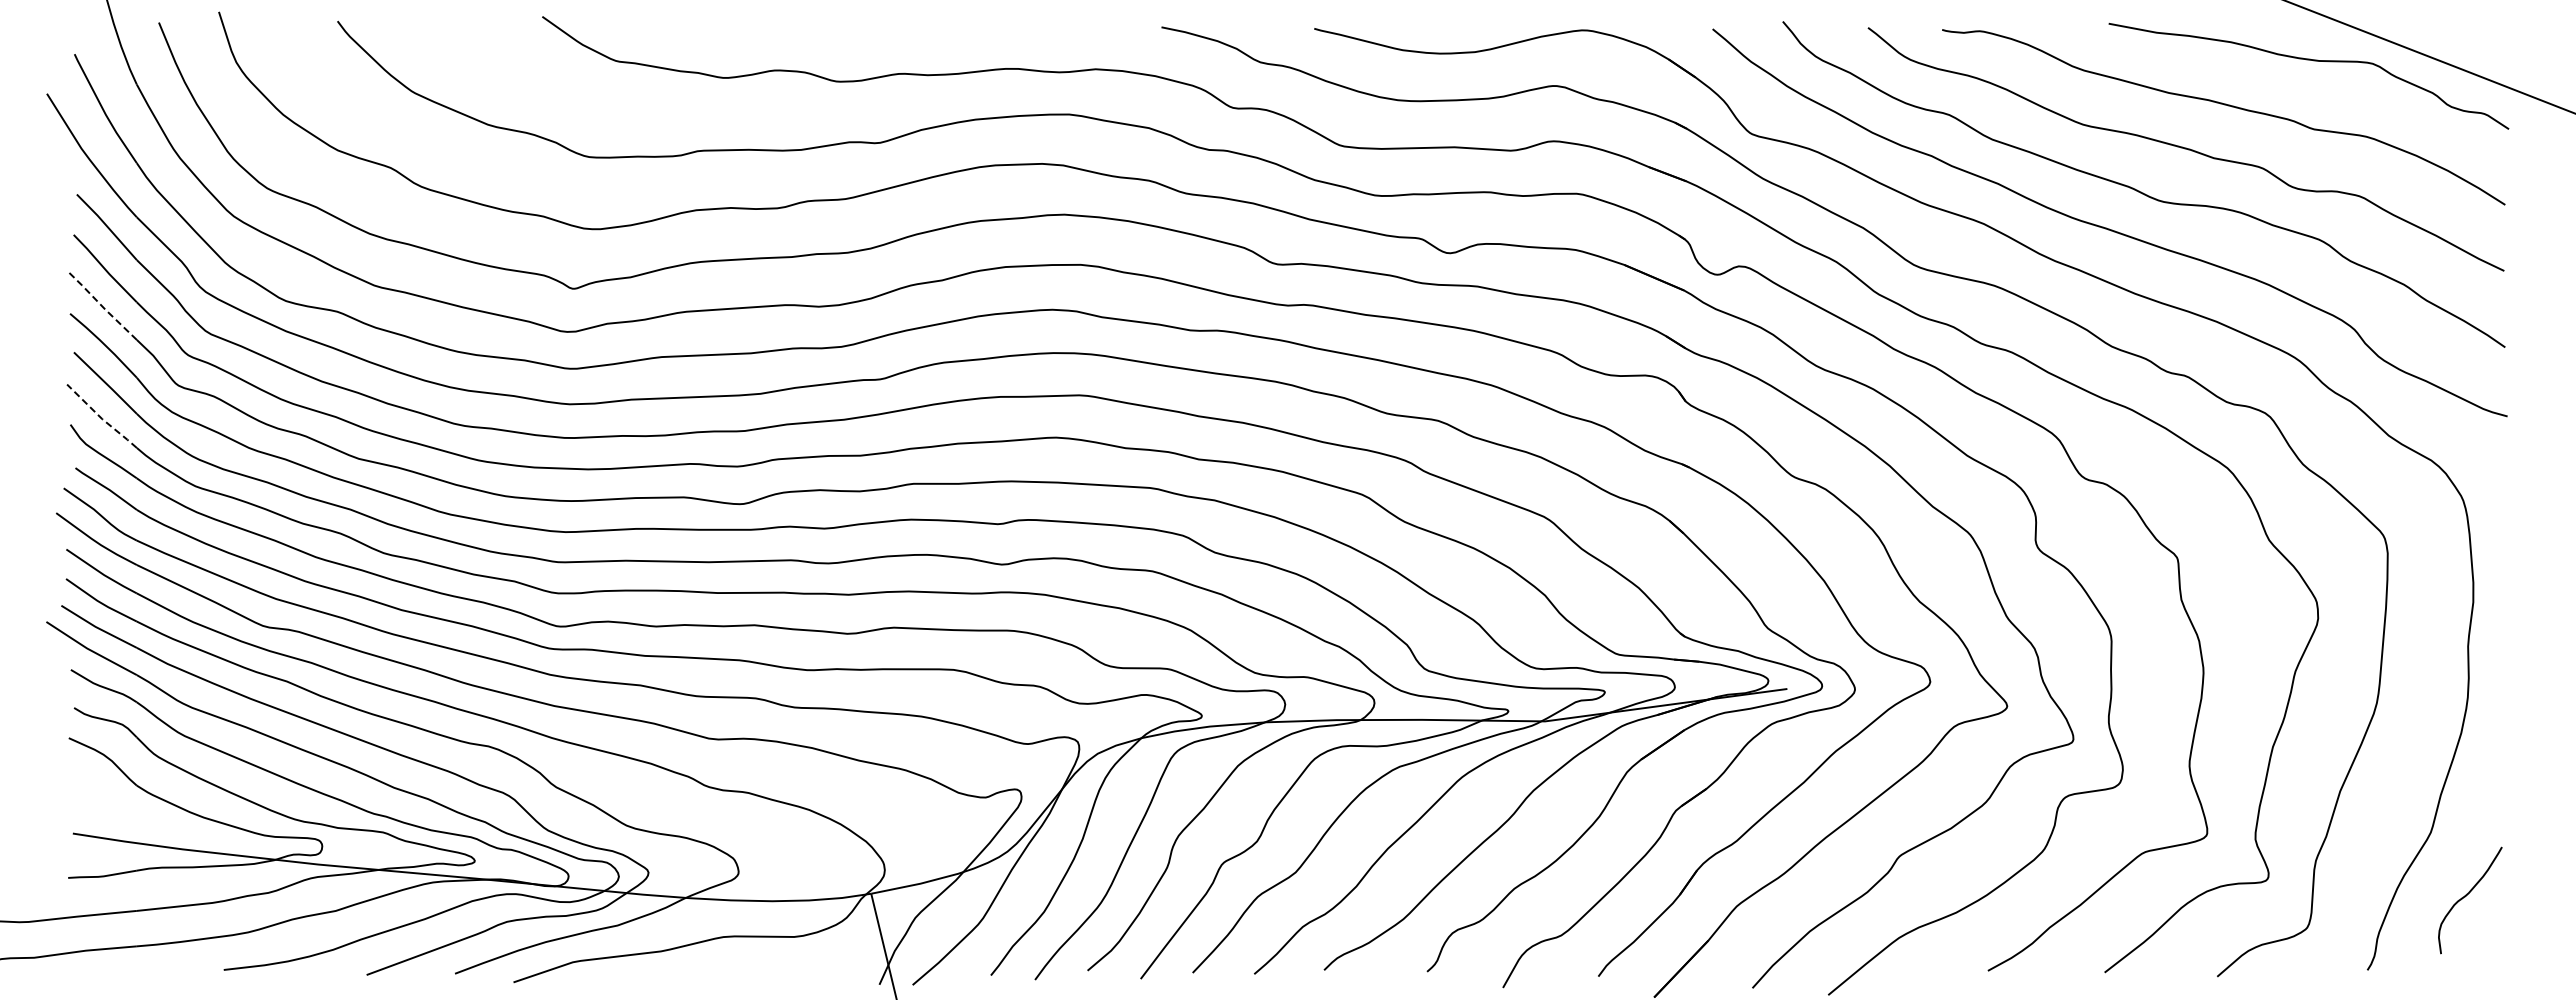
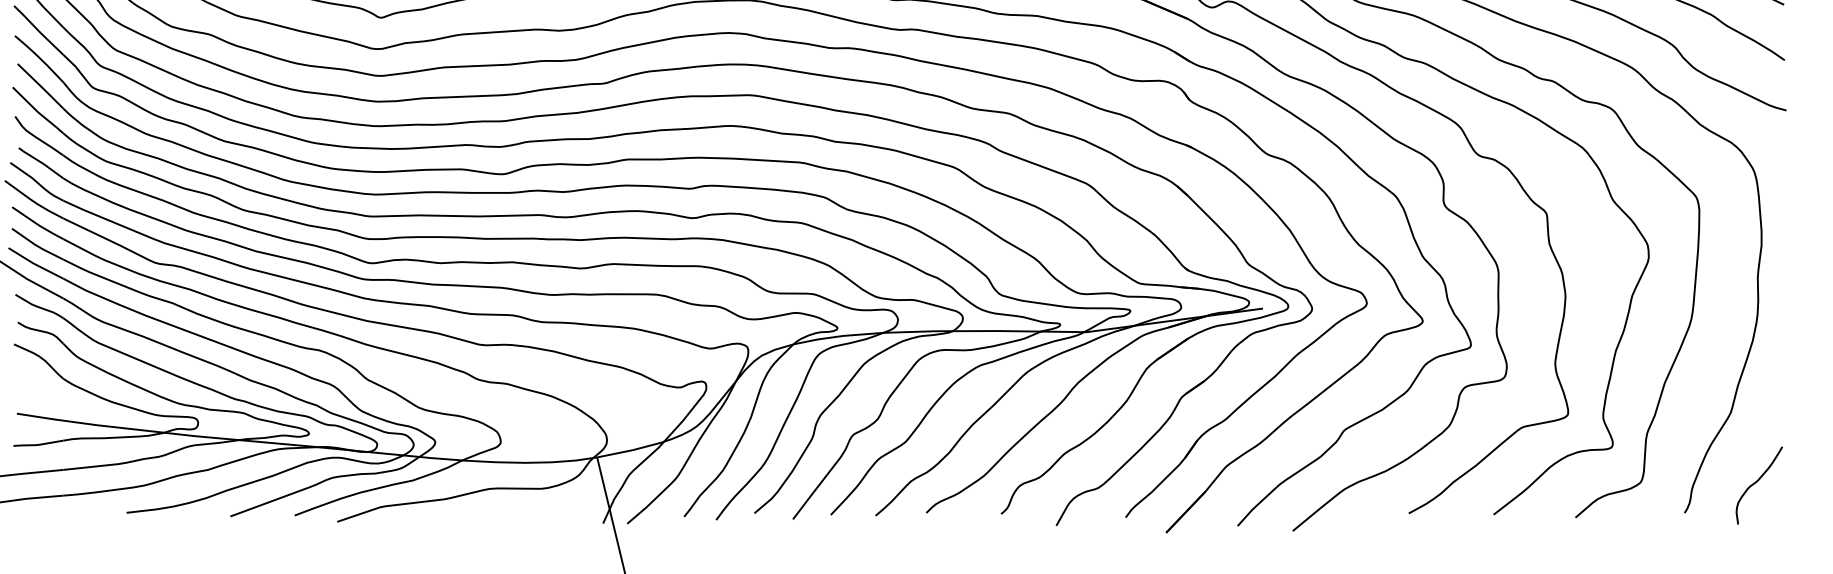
line: (101, 306) -> (37, 30), dashed -> solid
line: (101, 418) -> (37, 112), dashed -> solid
curve: (2466, 896) -> (1756, 482), moved

